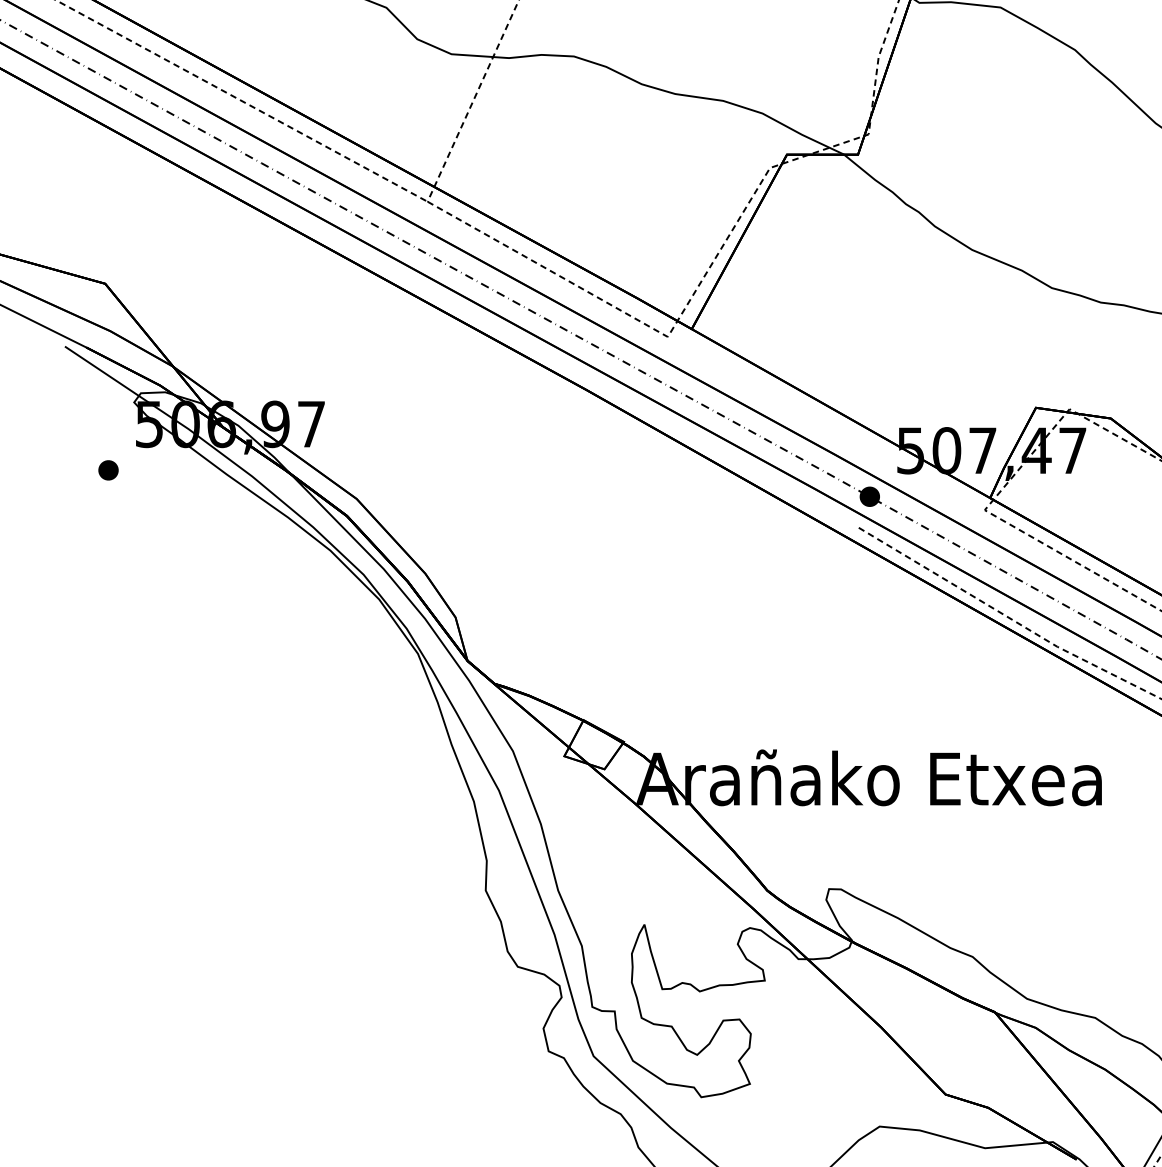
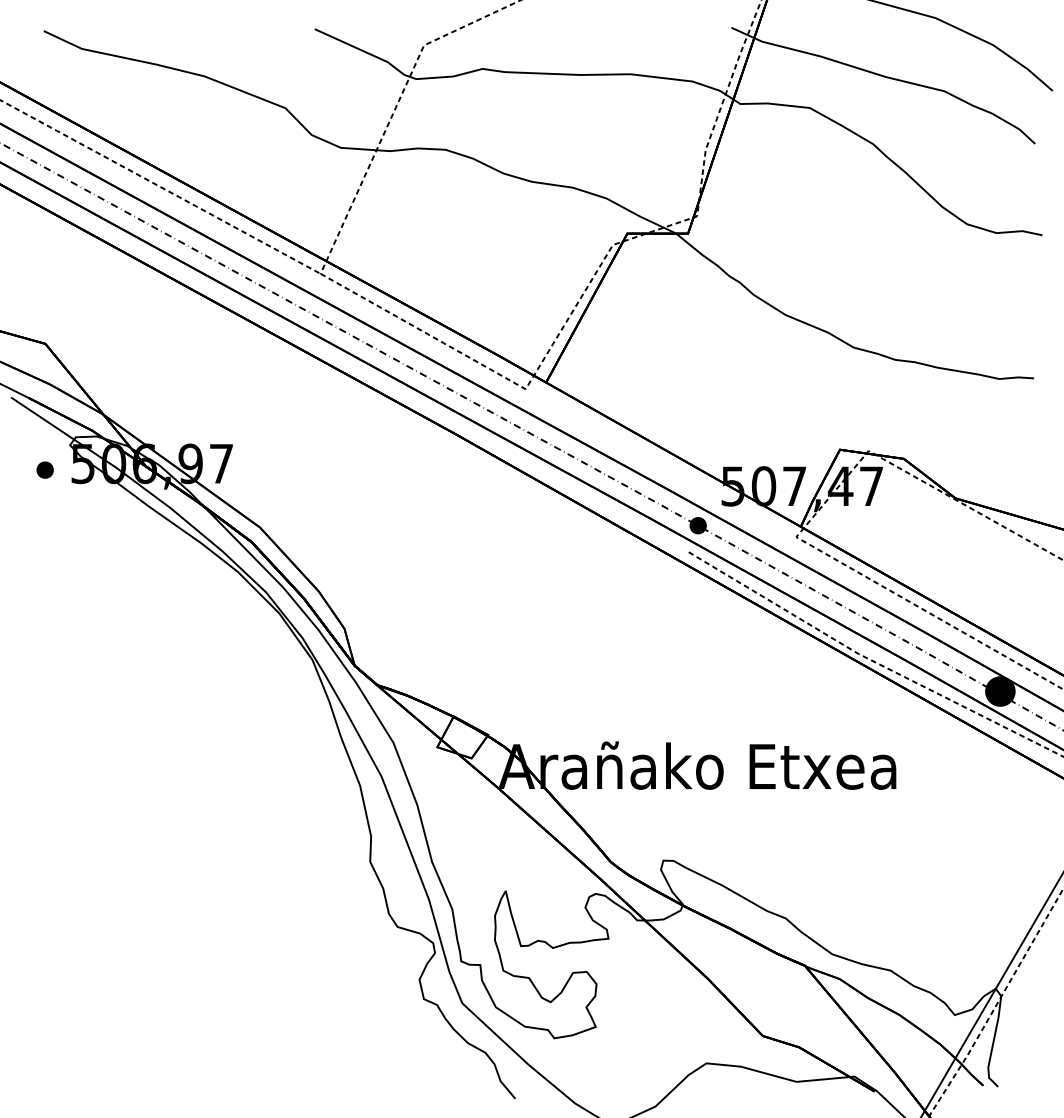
part: (107, 469) -> (44, 469), moved

